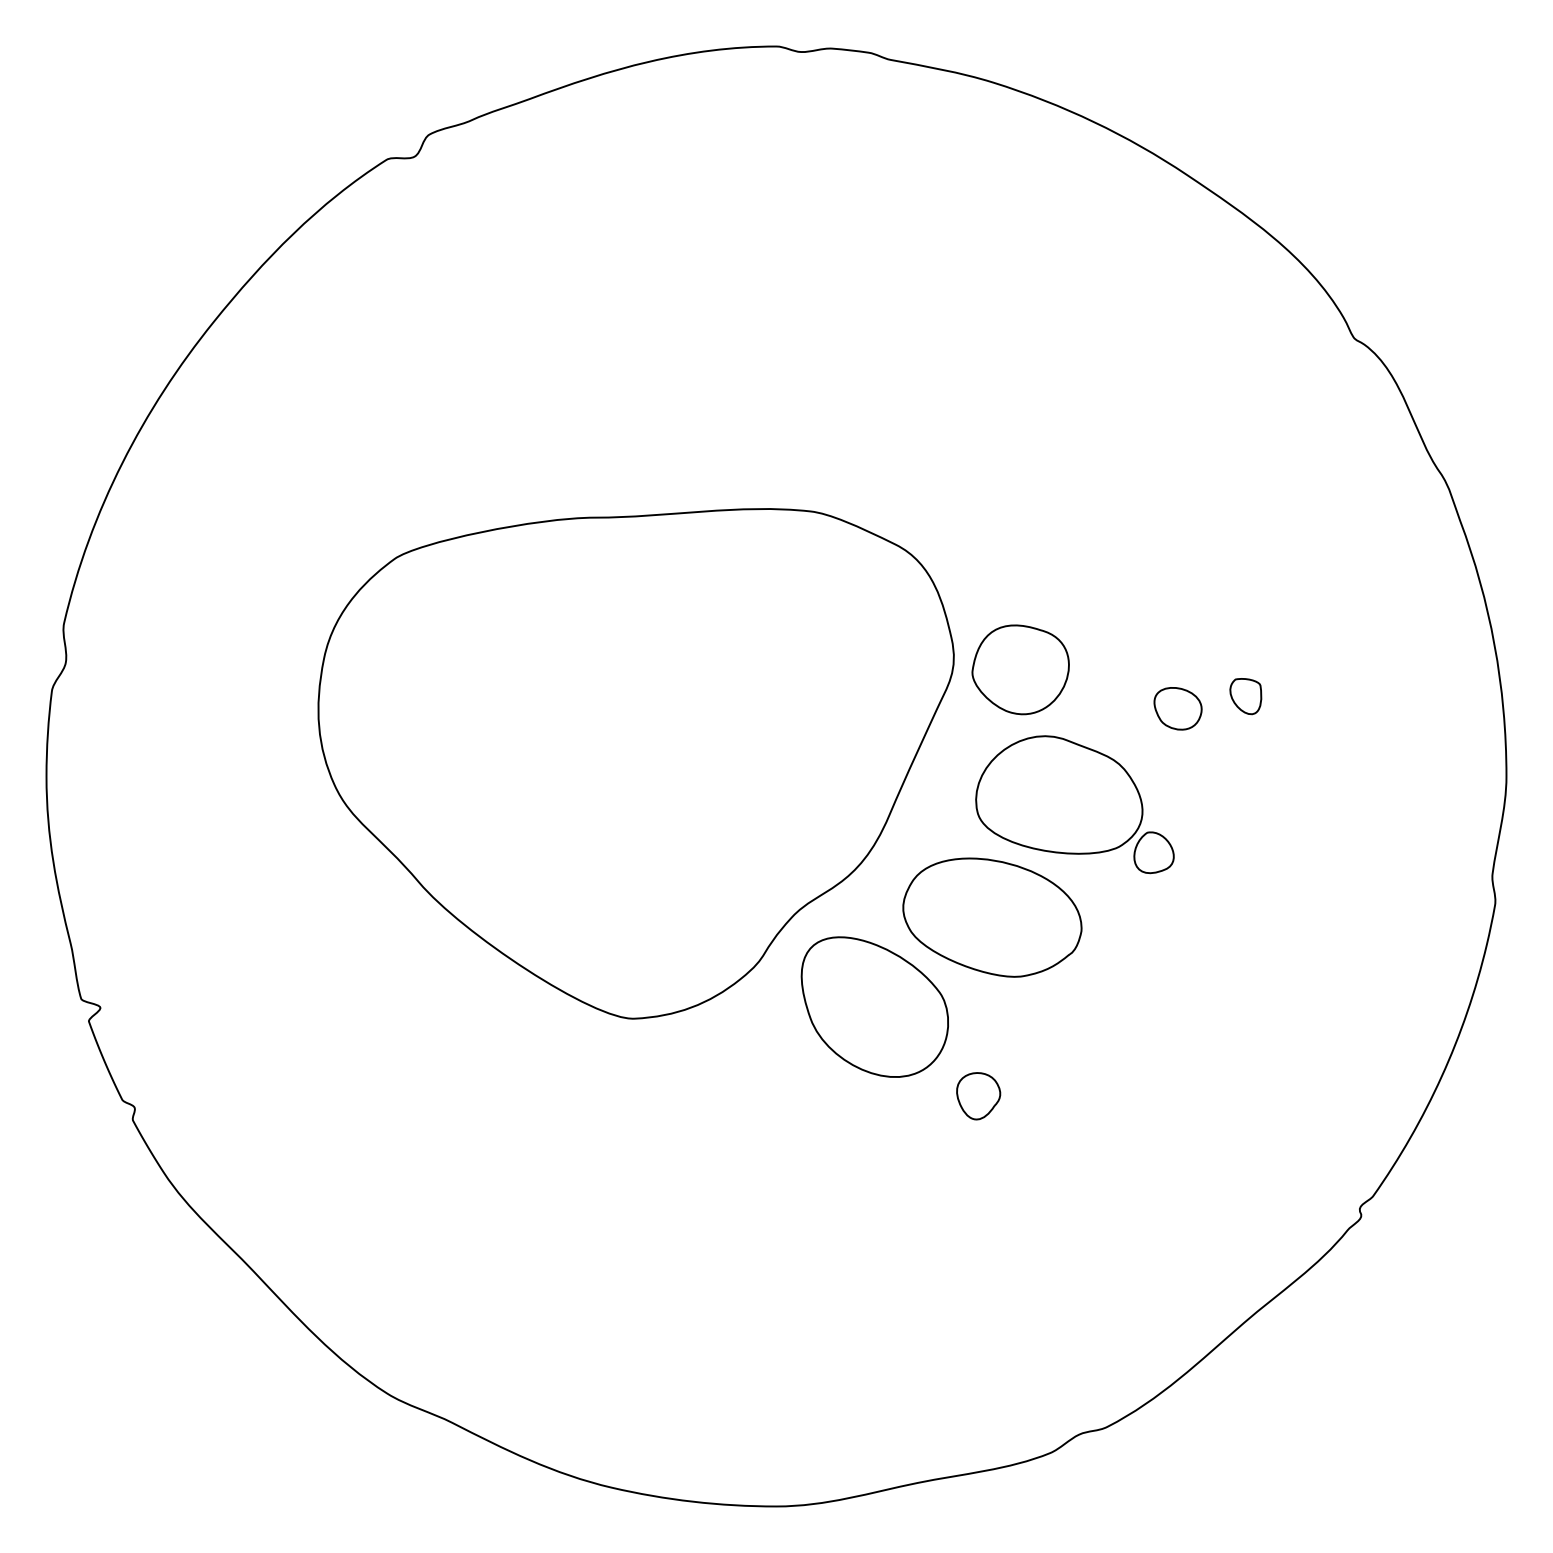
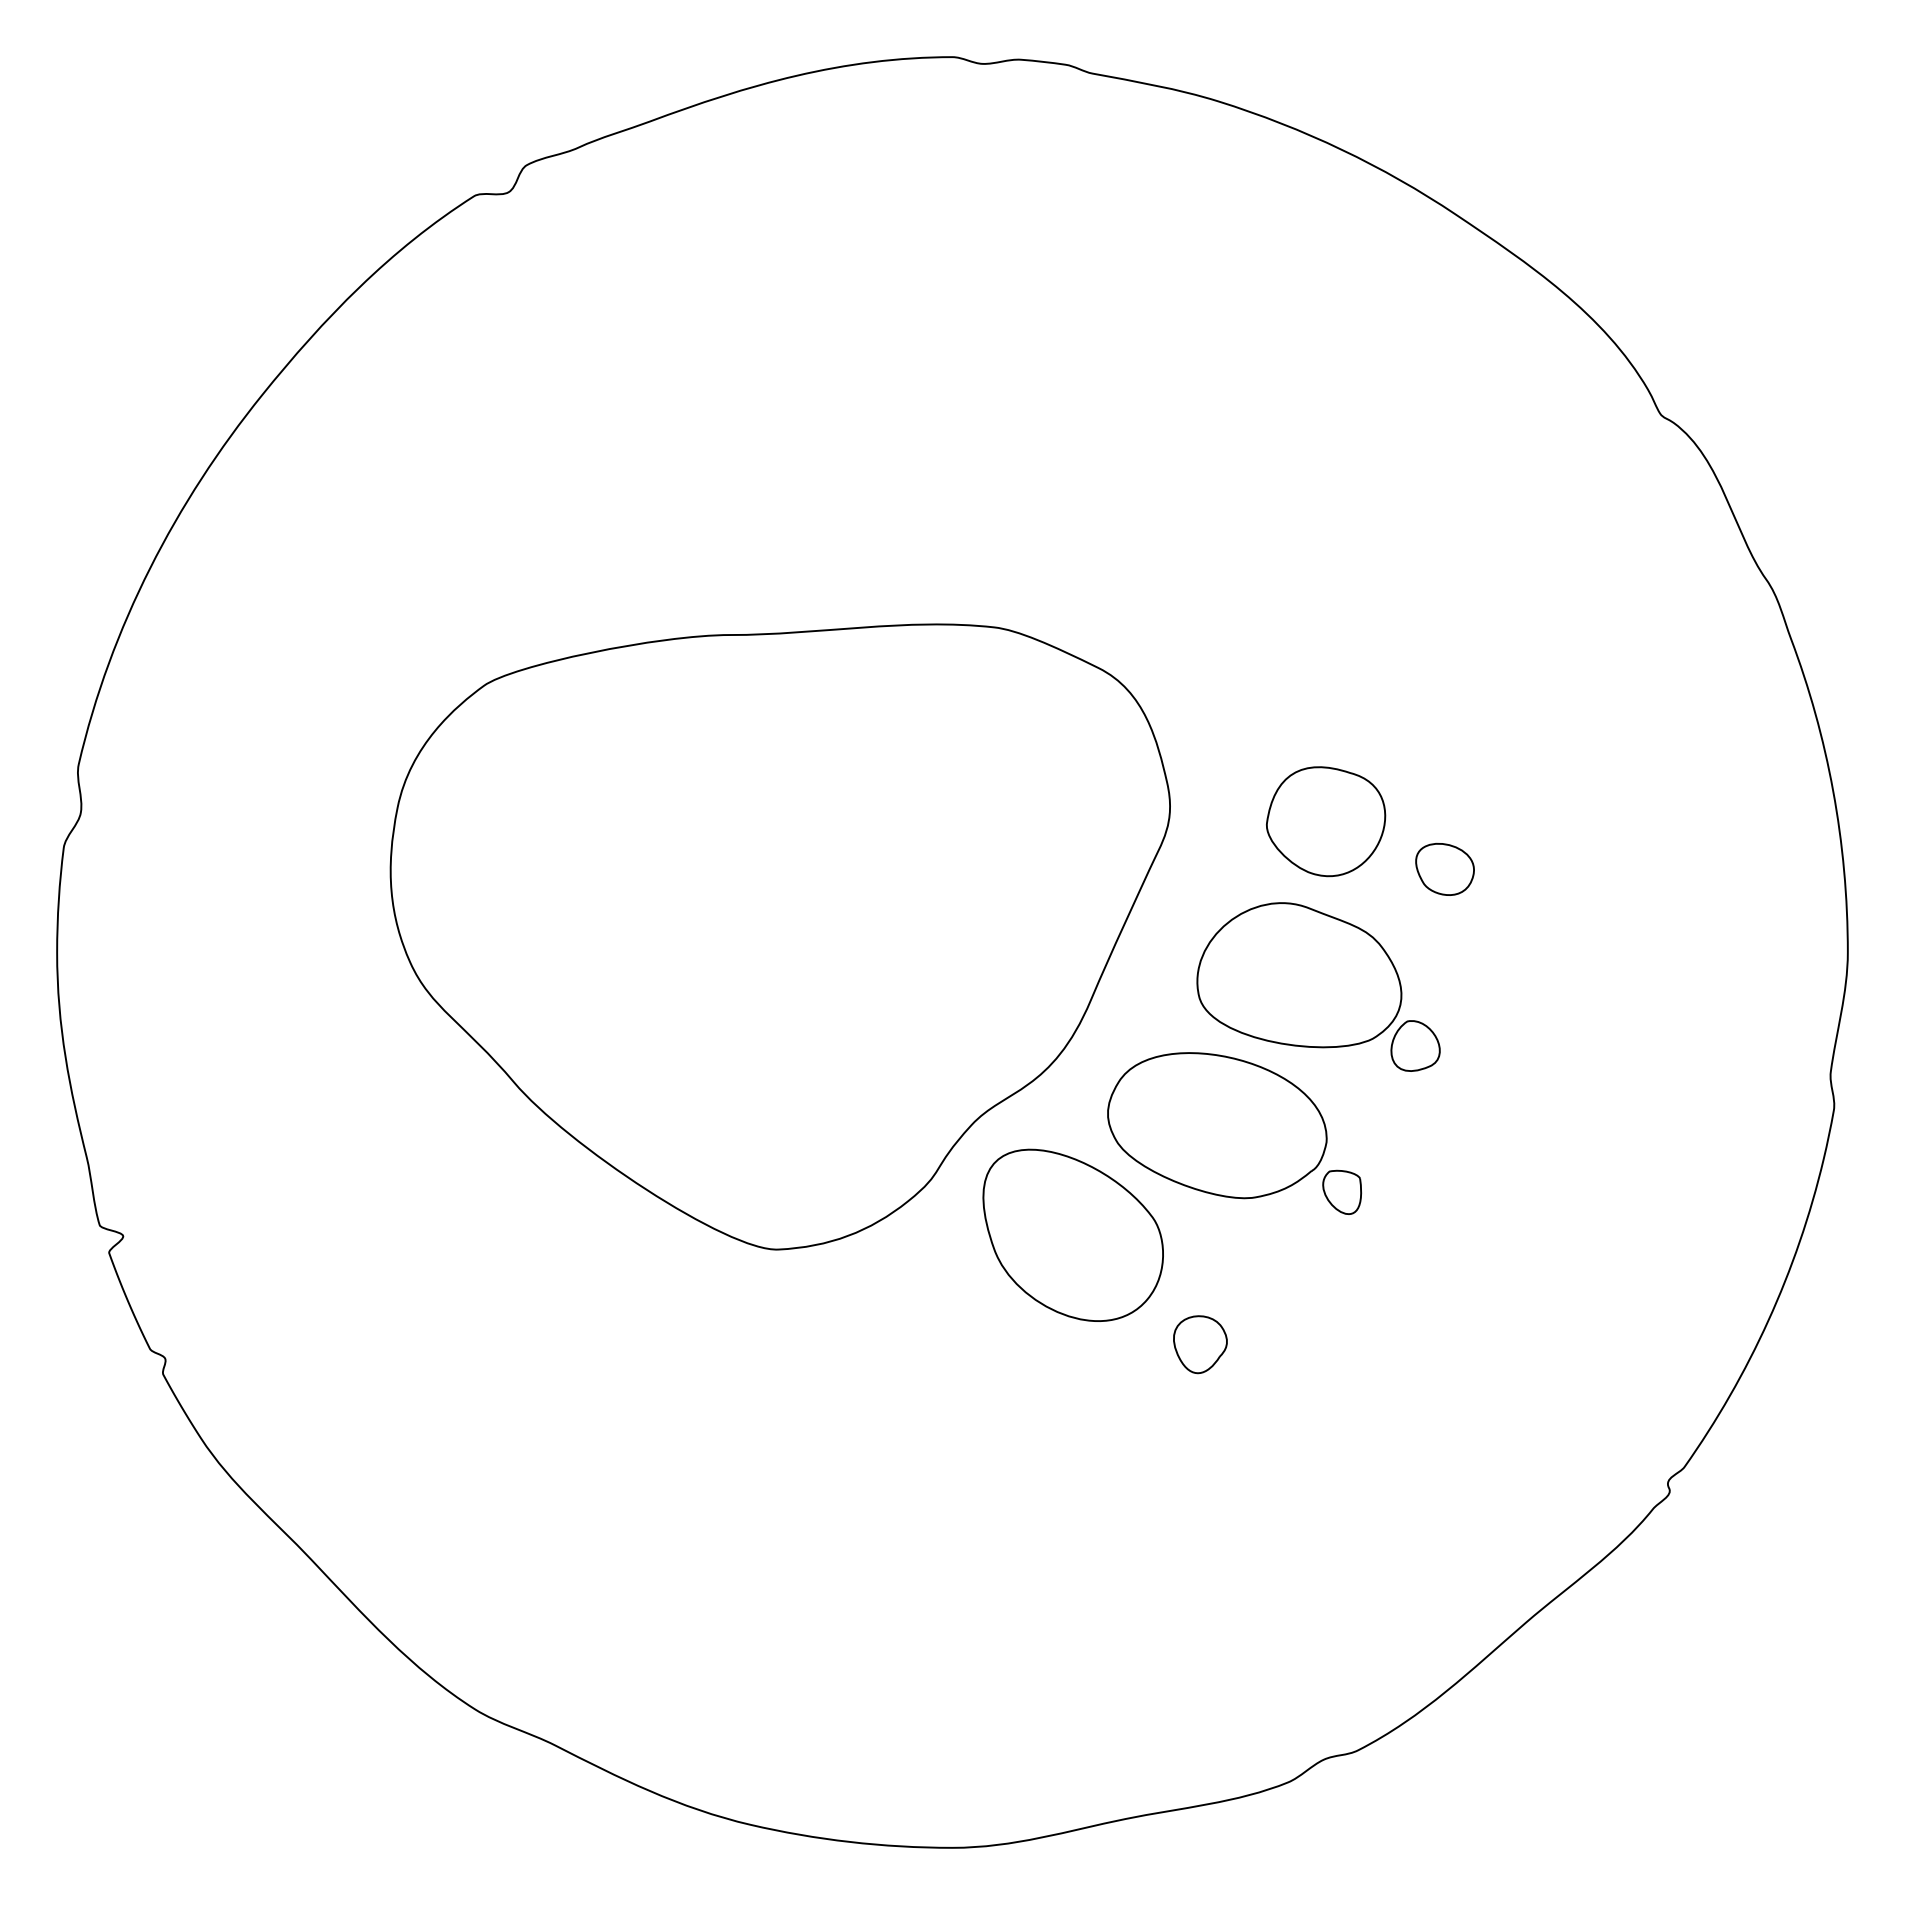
part: (1021, 669) -> (1326, 821), moved
part: (1246, 695) -> (1342, 1191), moved

